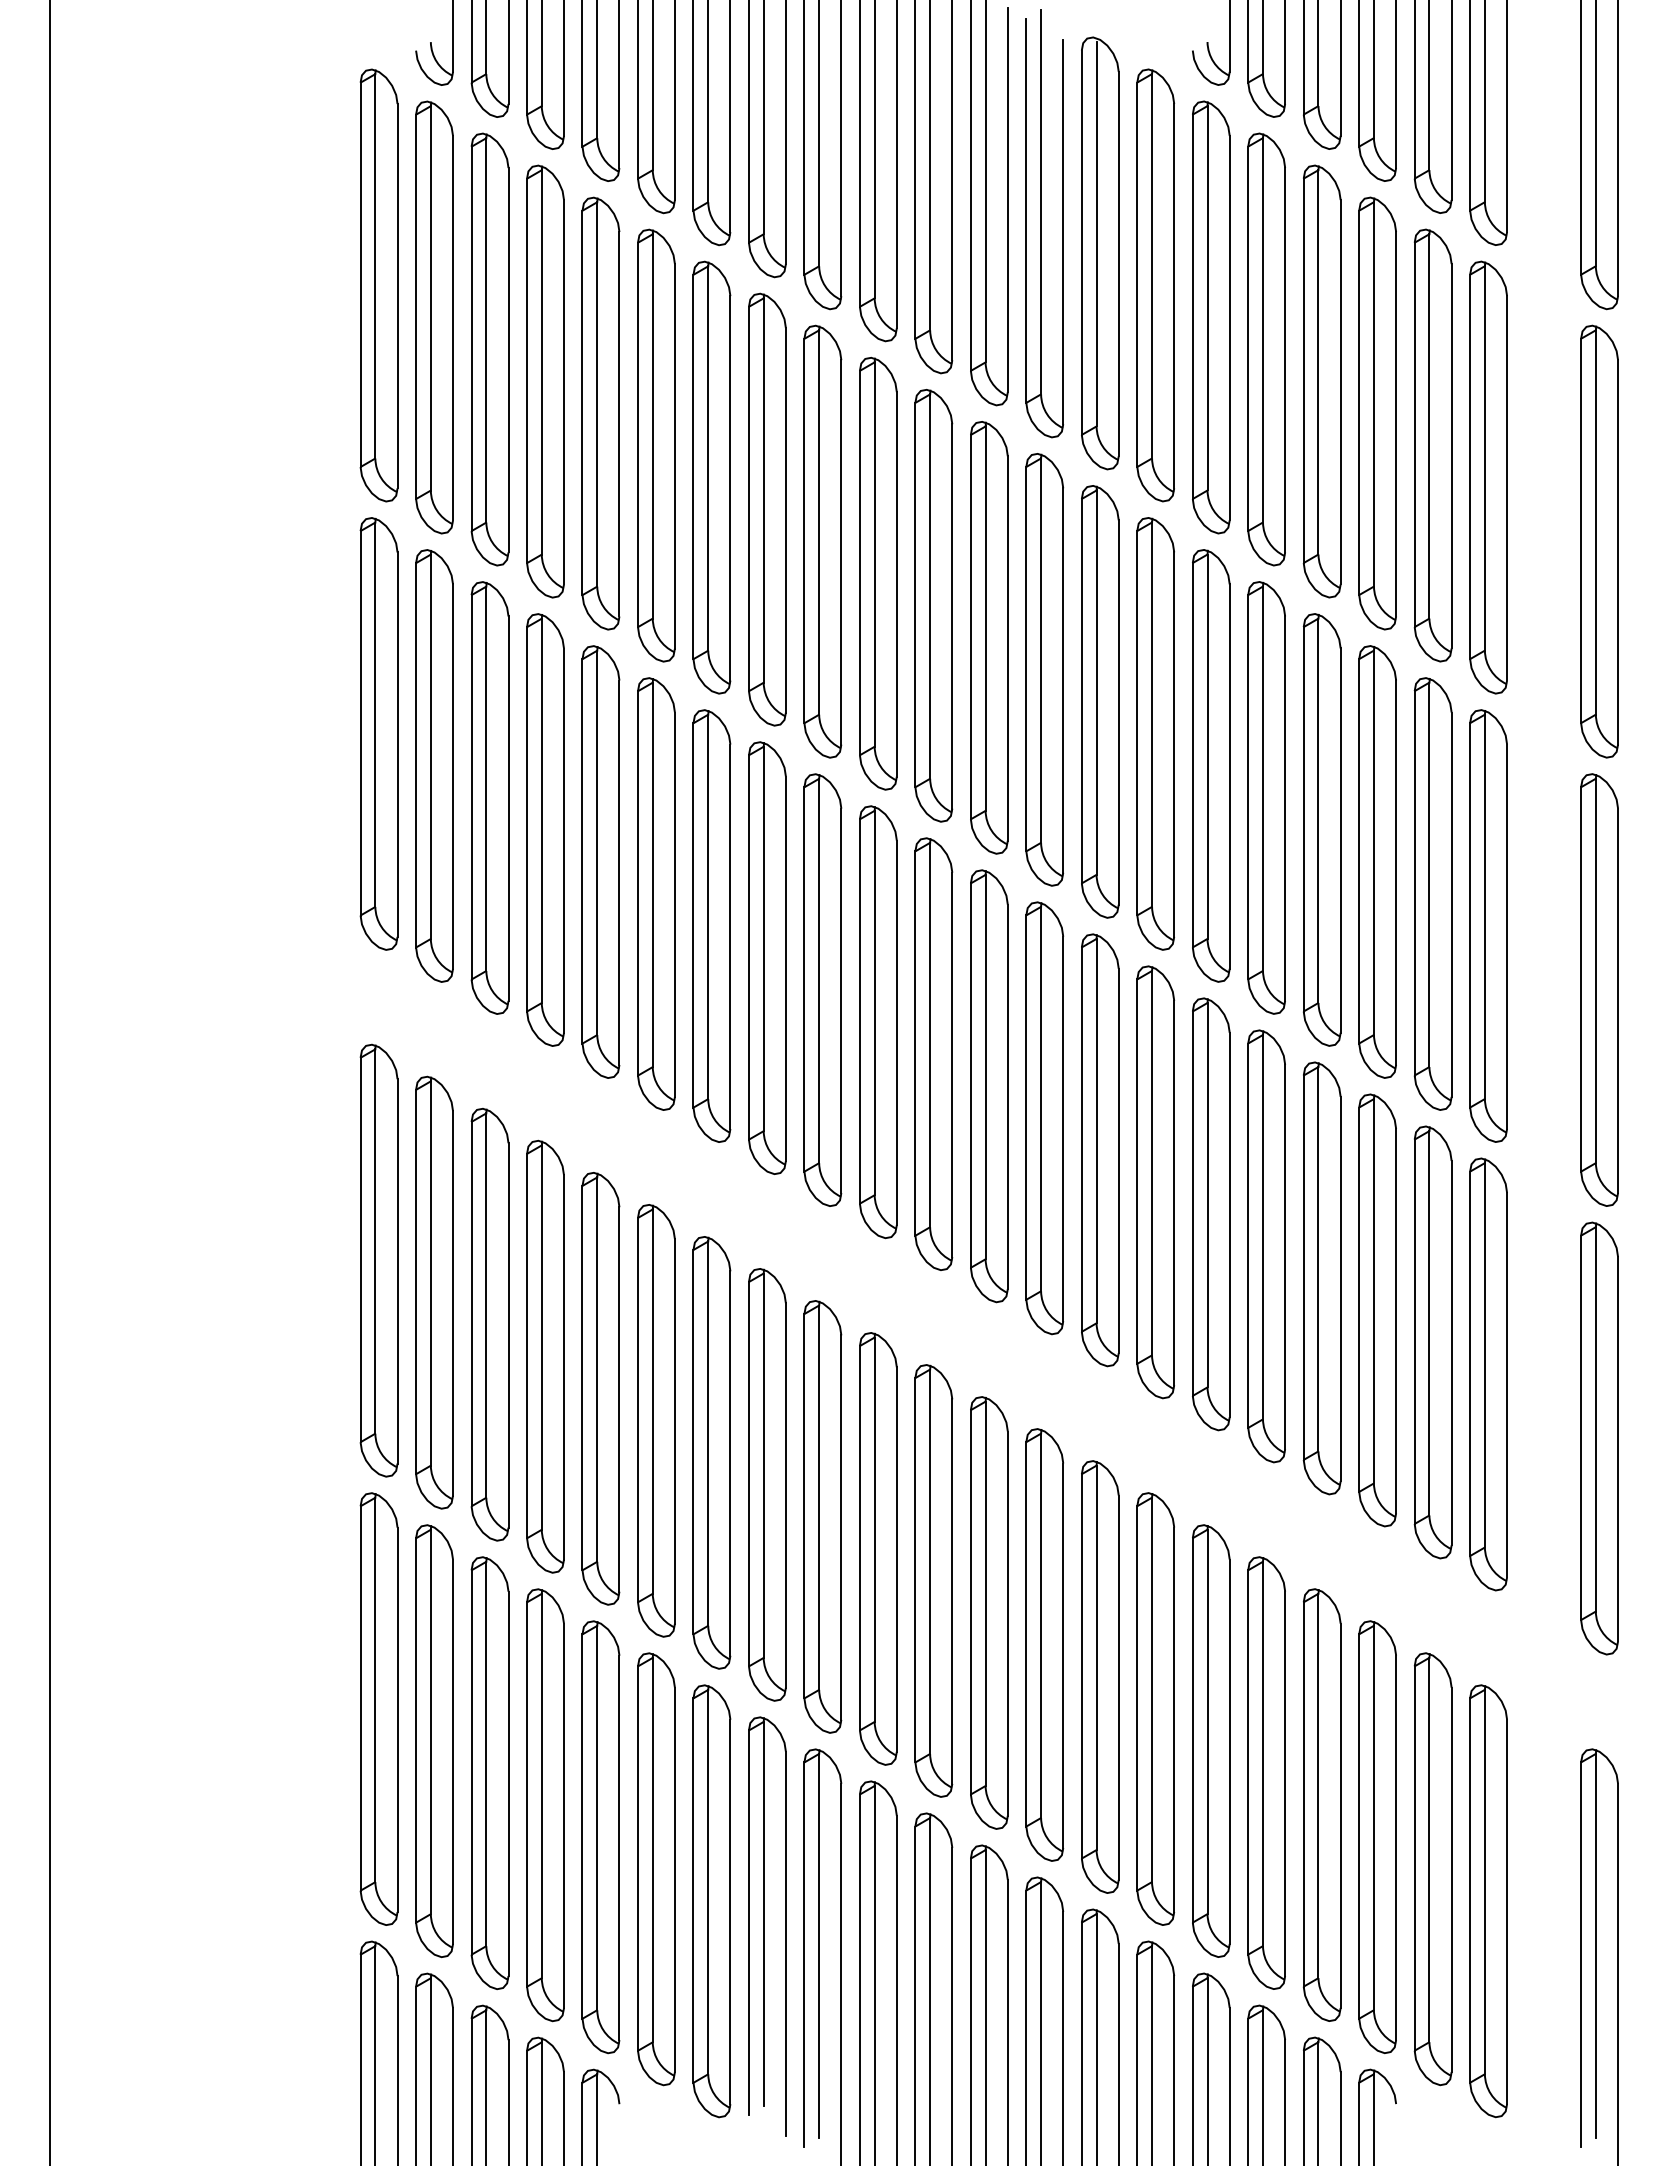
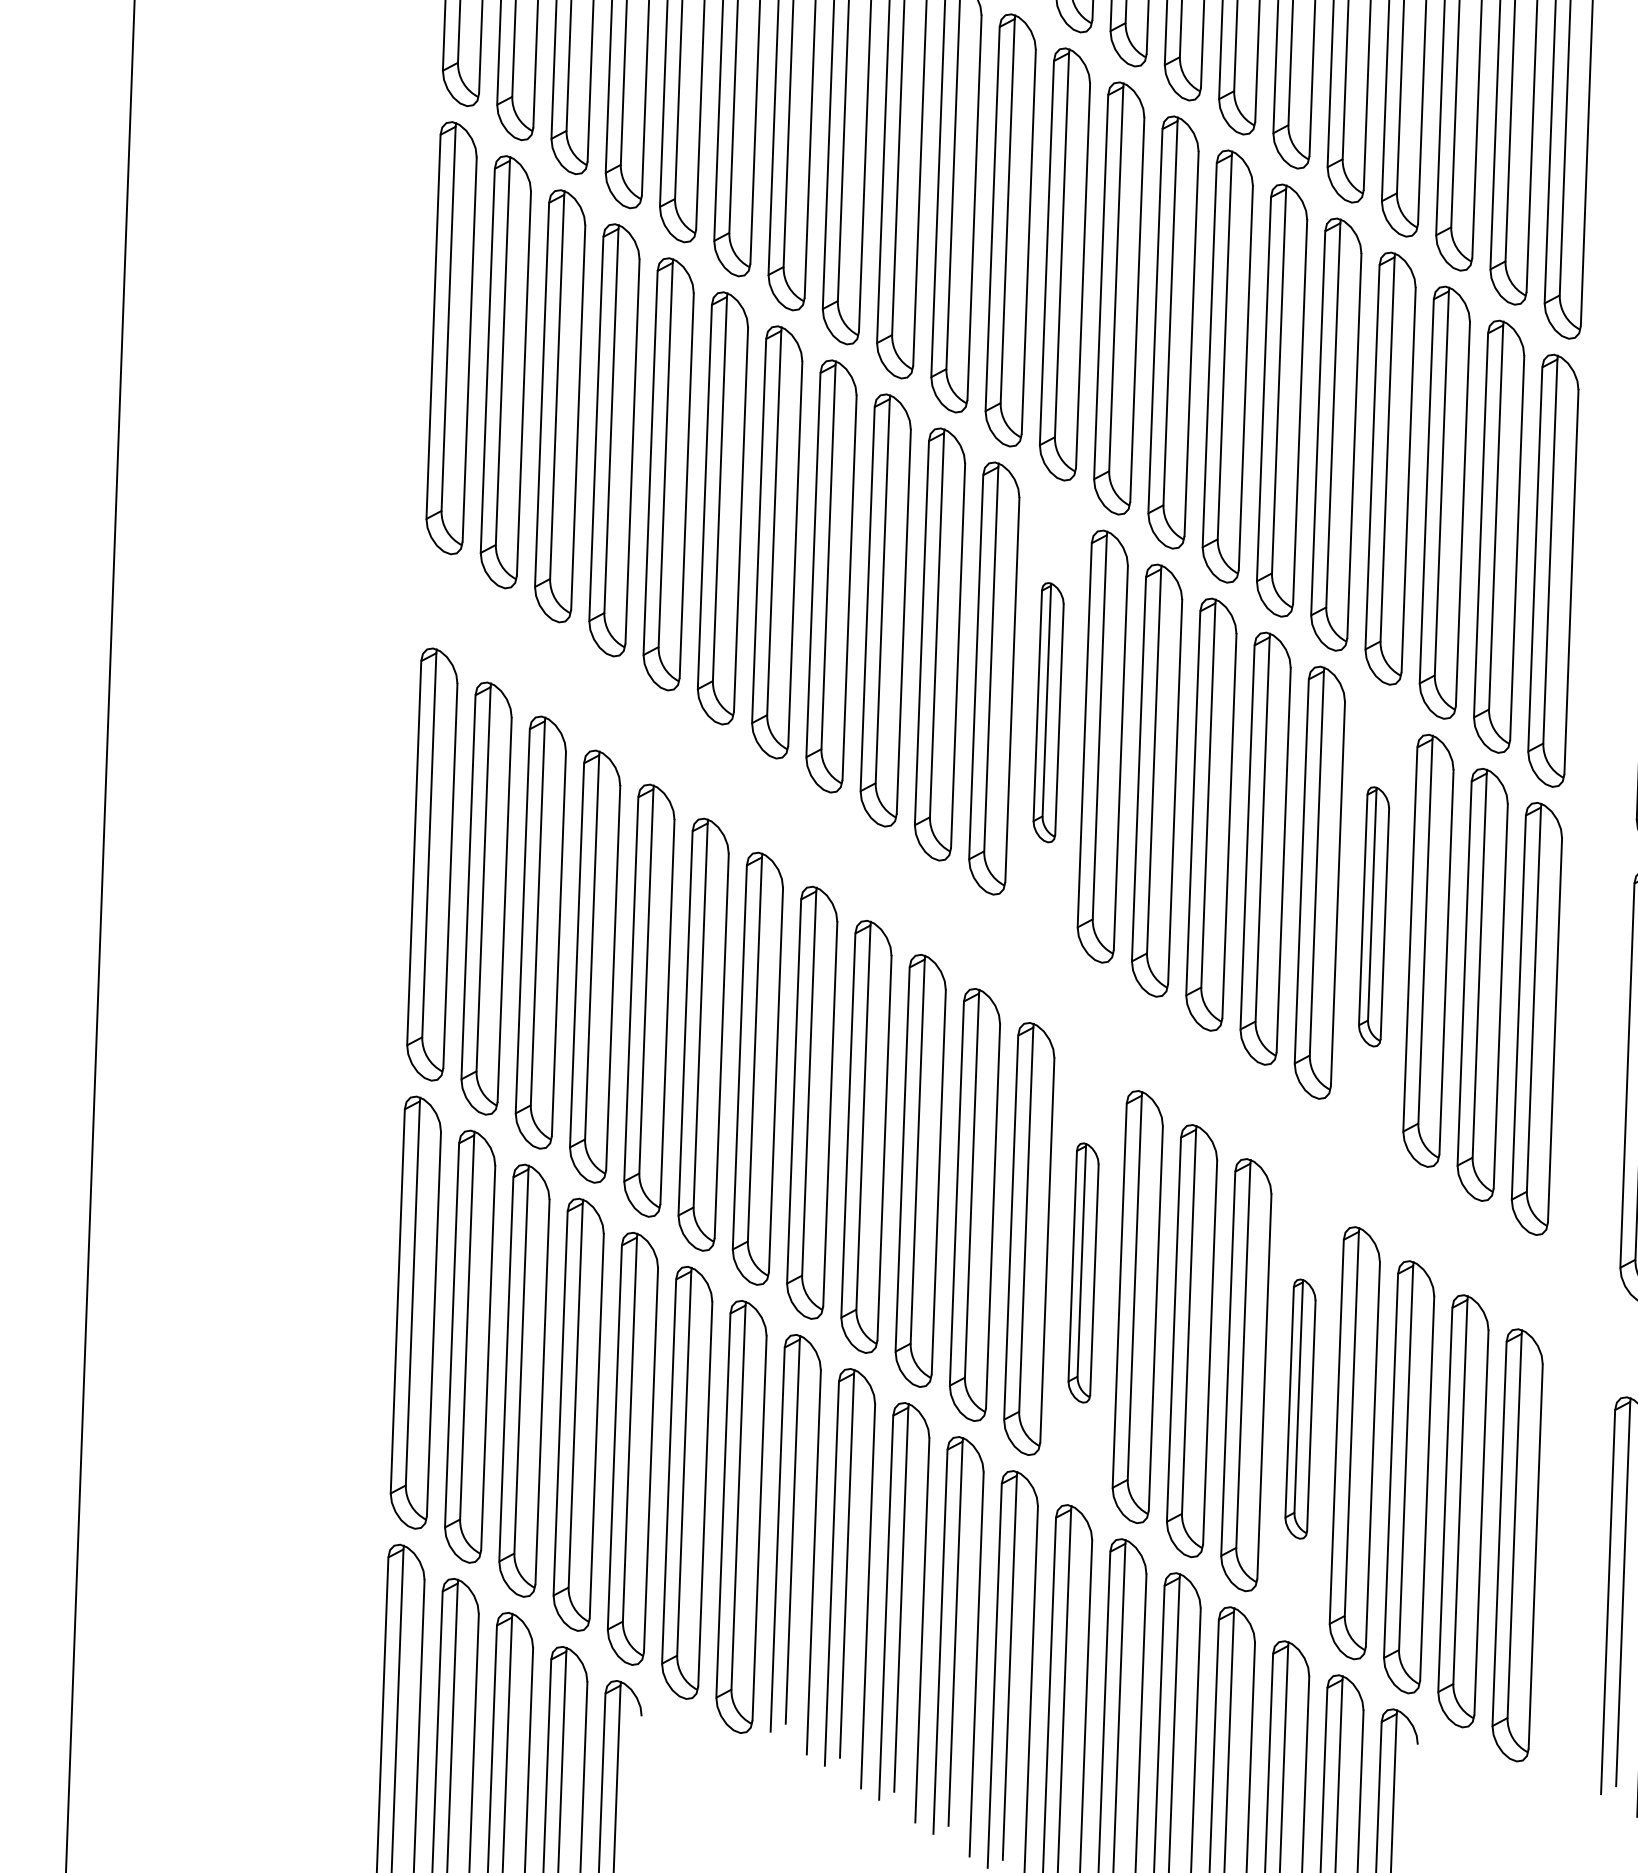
part: (989, 1086) -> (1048, 712), size x0.6
part: (1321, 1278) -> (1373, 916), size x0.6
part: (1044, 1644) -> (1083, 1272), size x0.6
part: (1266, 1772) -> (1300, 1408), size x0.6

